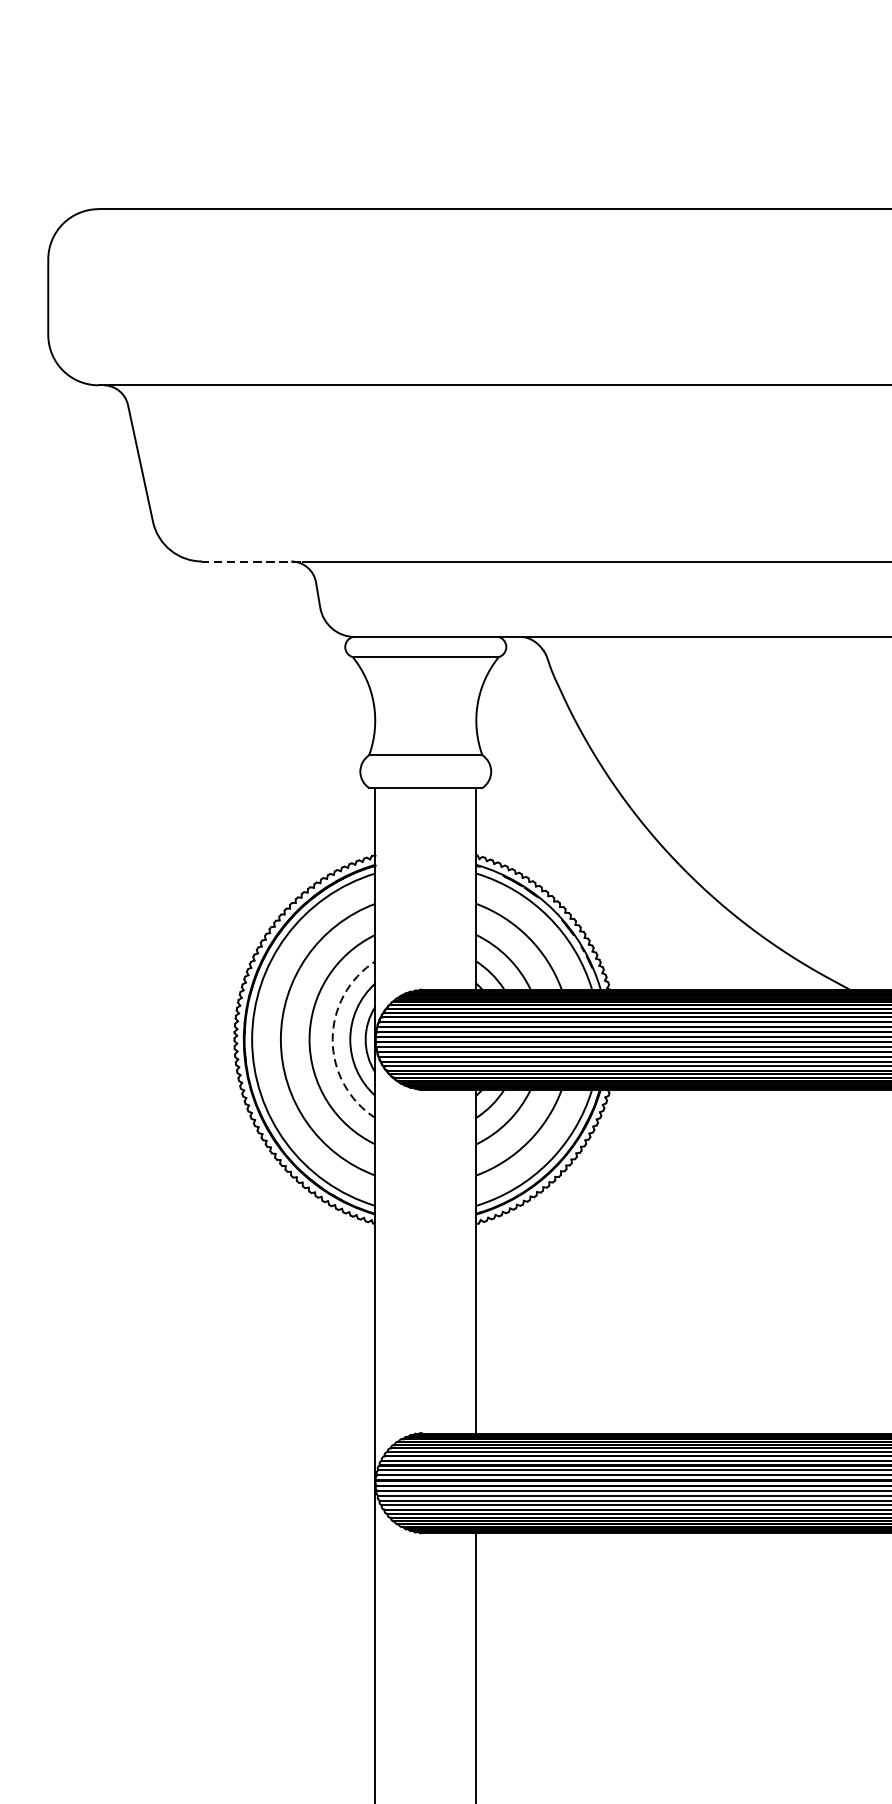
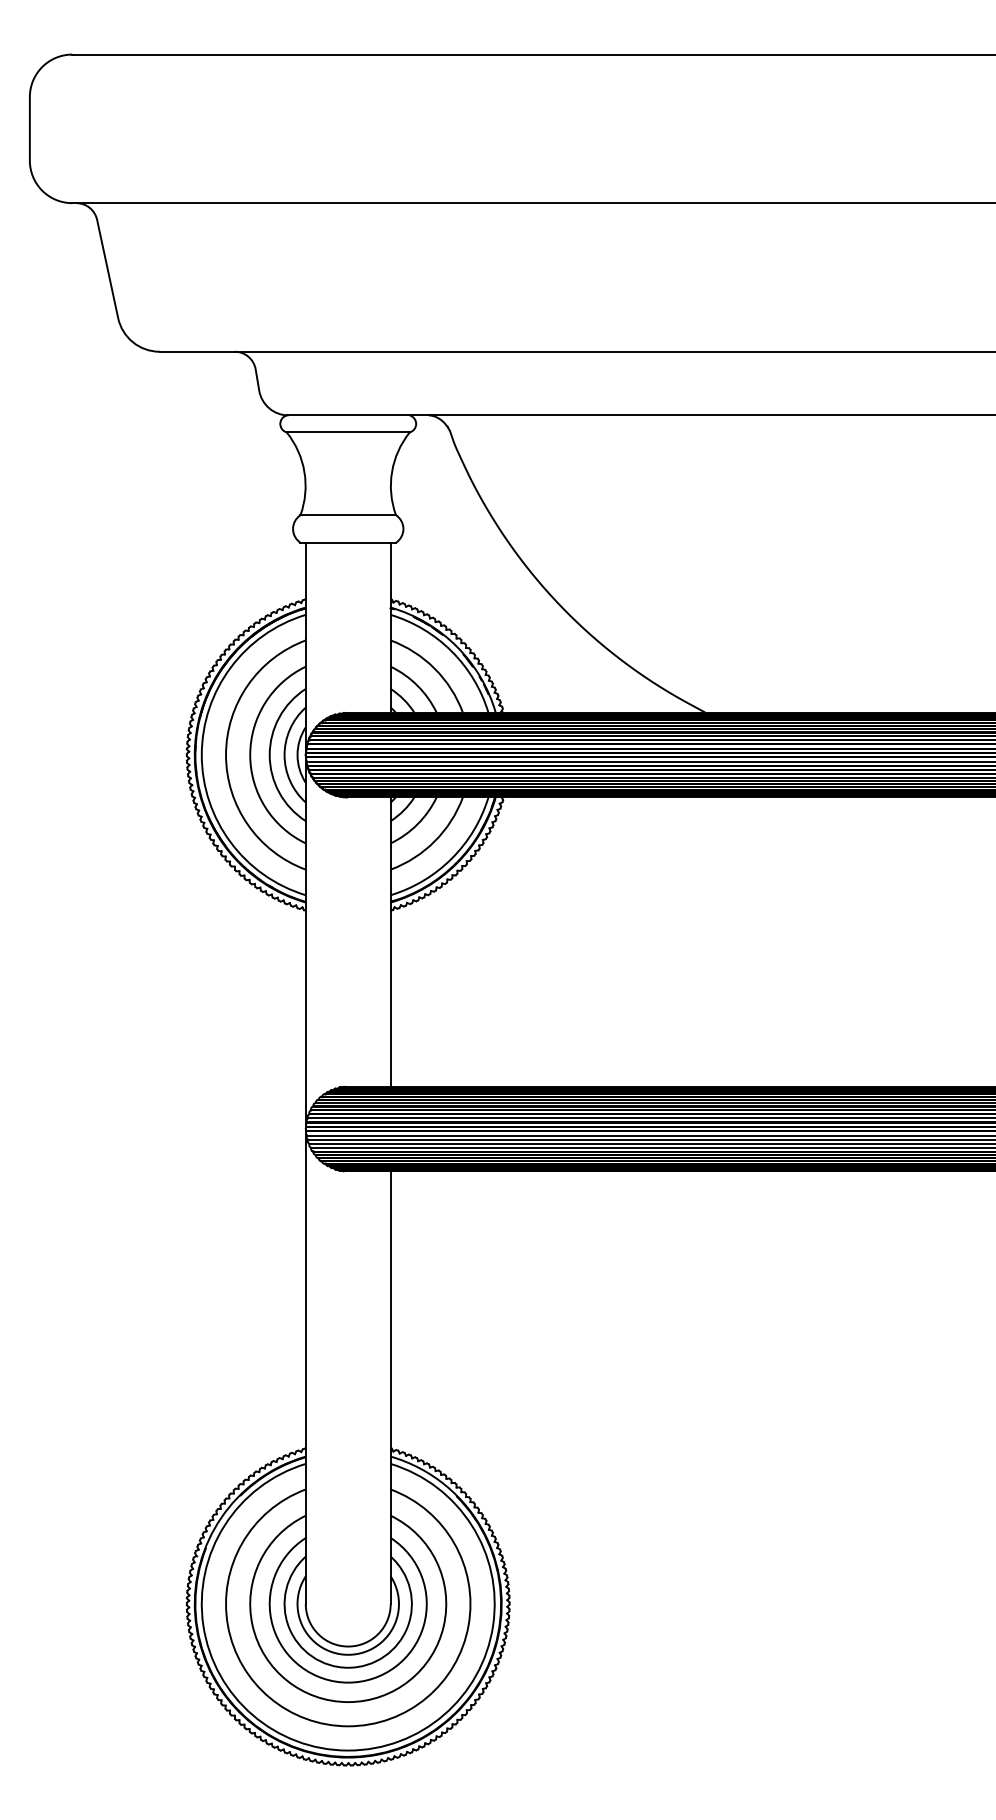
line: (250, 561) -> (200, 351), dashed -> solid
arc: (332, 1040) -> (269, 755), dashed -> solid

